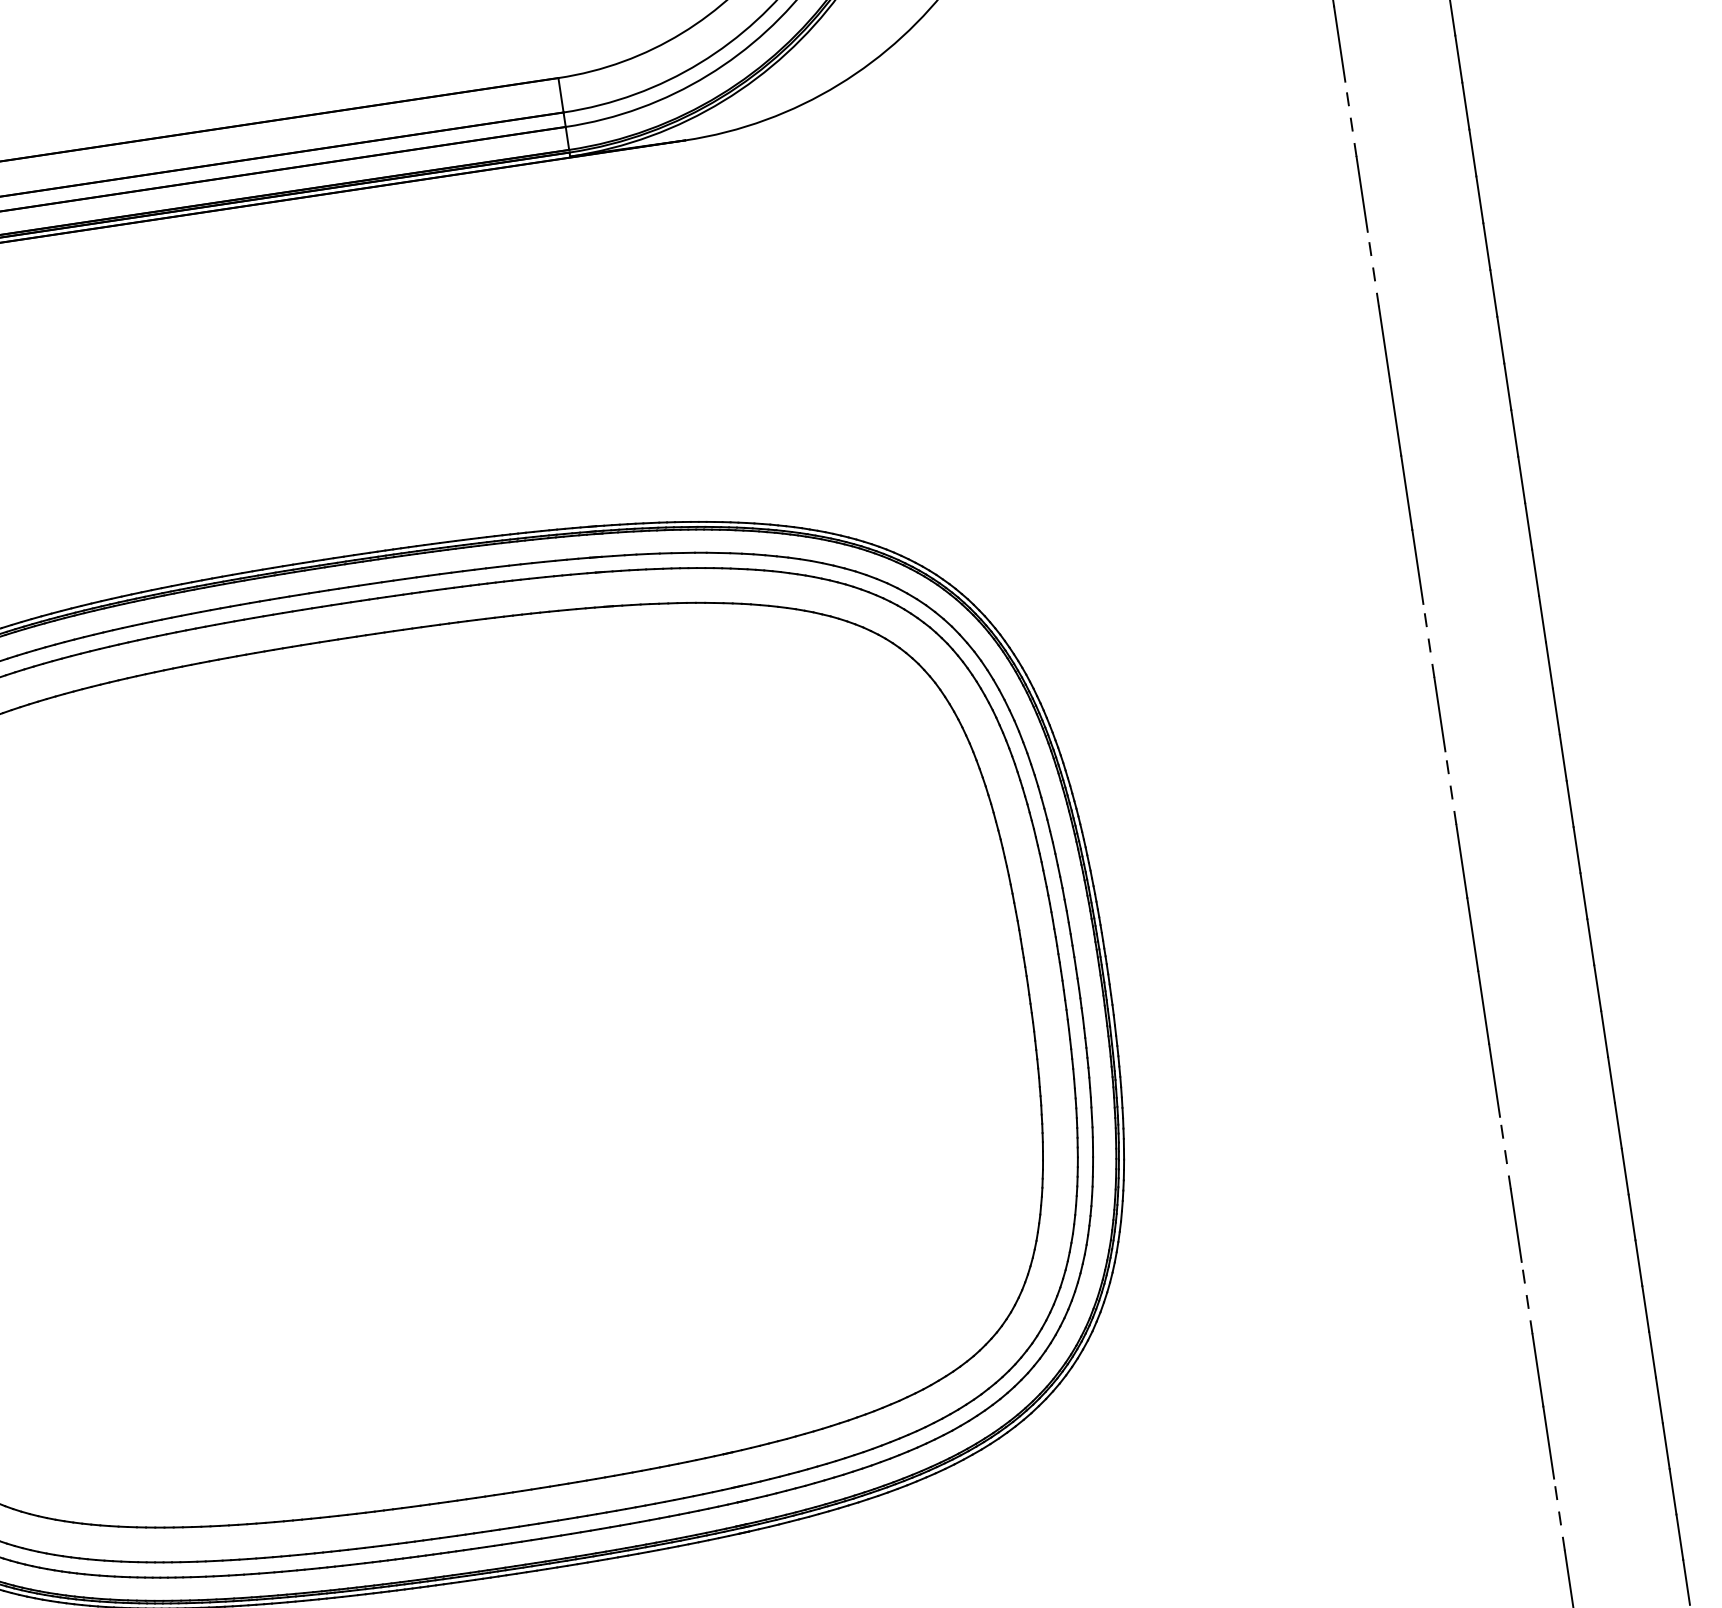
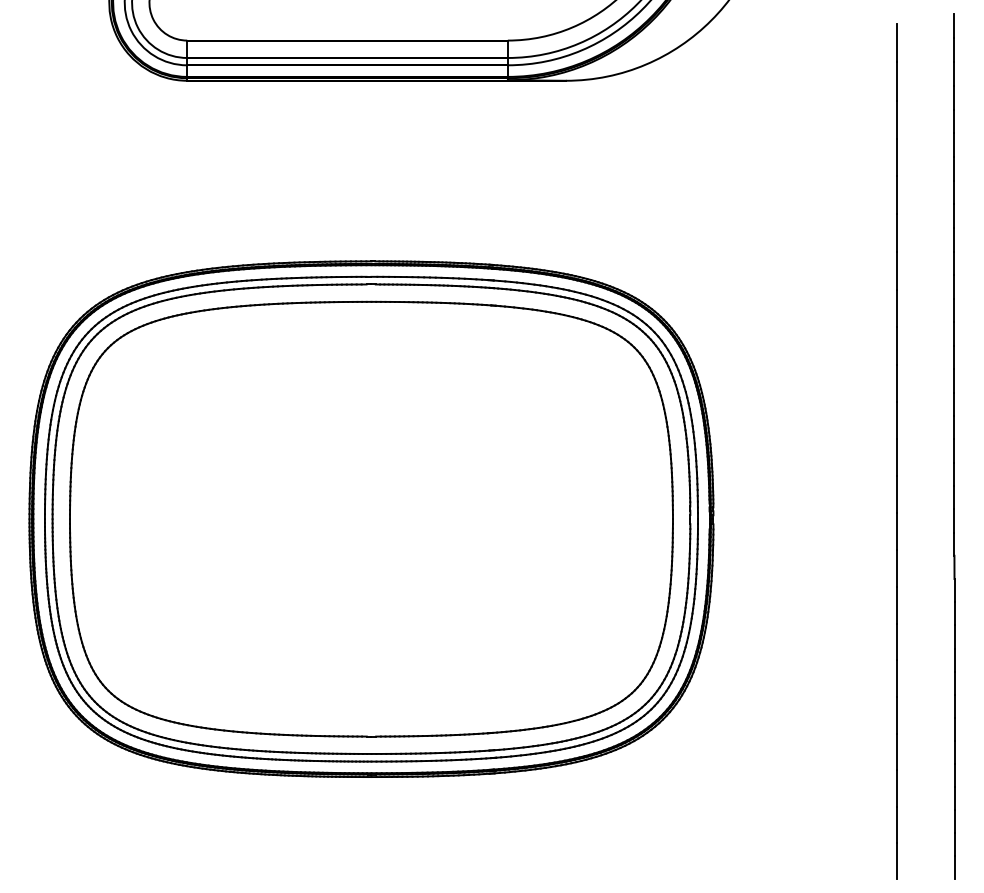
line: (1350, 119) -> (896, 119), dashed -> solid
line: (1373, 269) -> (896, 195), dashed -> solid
line: (1428, 641) -> (896, 383), dashed -> solid
line: (1450, 787) -> (896, 457), dashed -> solid
line: (1504, 1151) -> (896, 641), dashed -> solid
line: (1526, 1296) -> (896, 714), dashed -> solid
line: (1559, 1513) -> (896, 824), dashed -> solid

